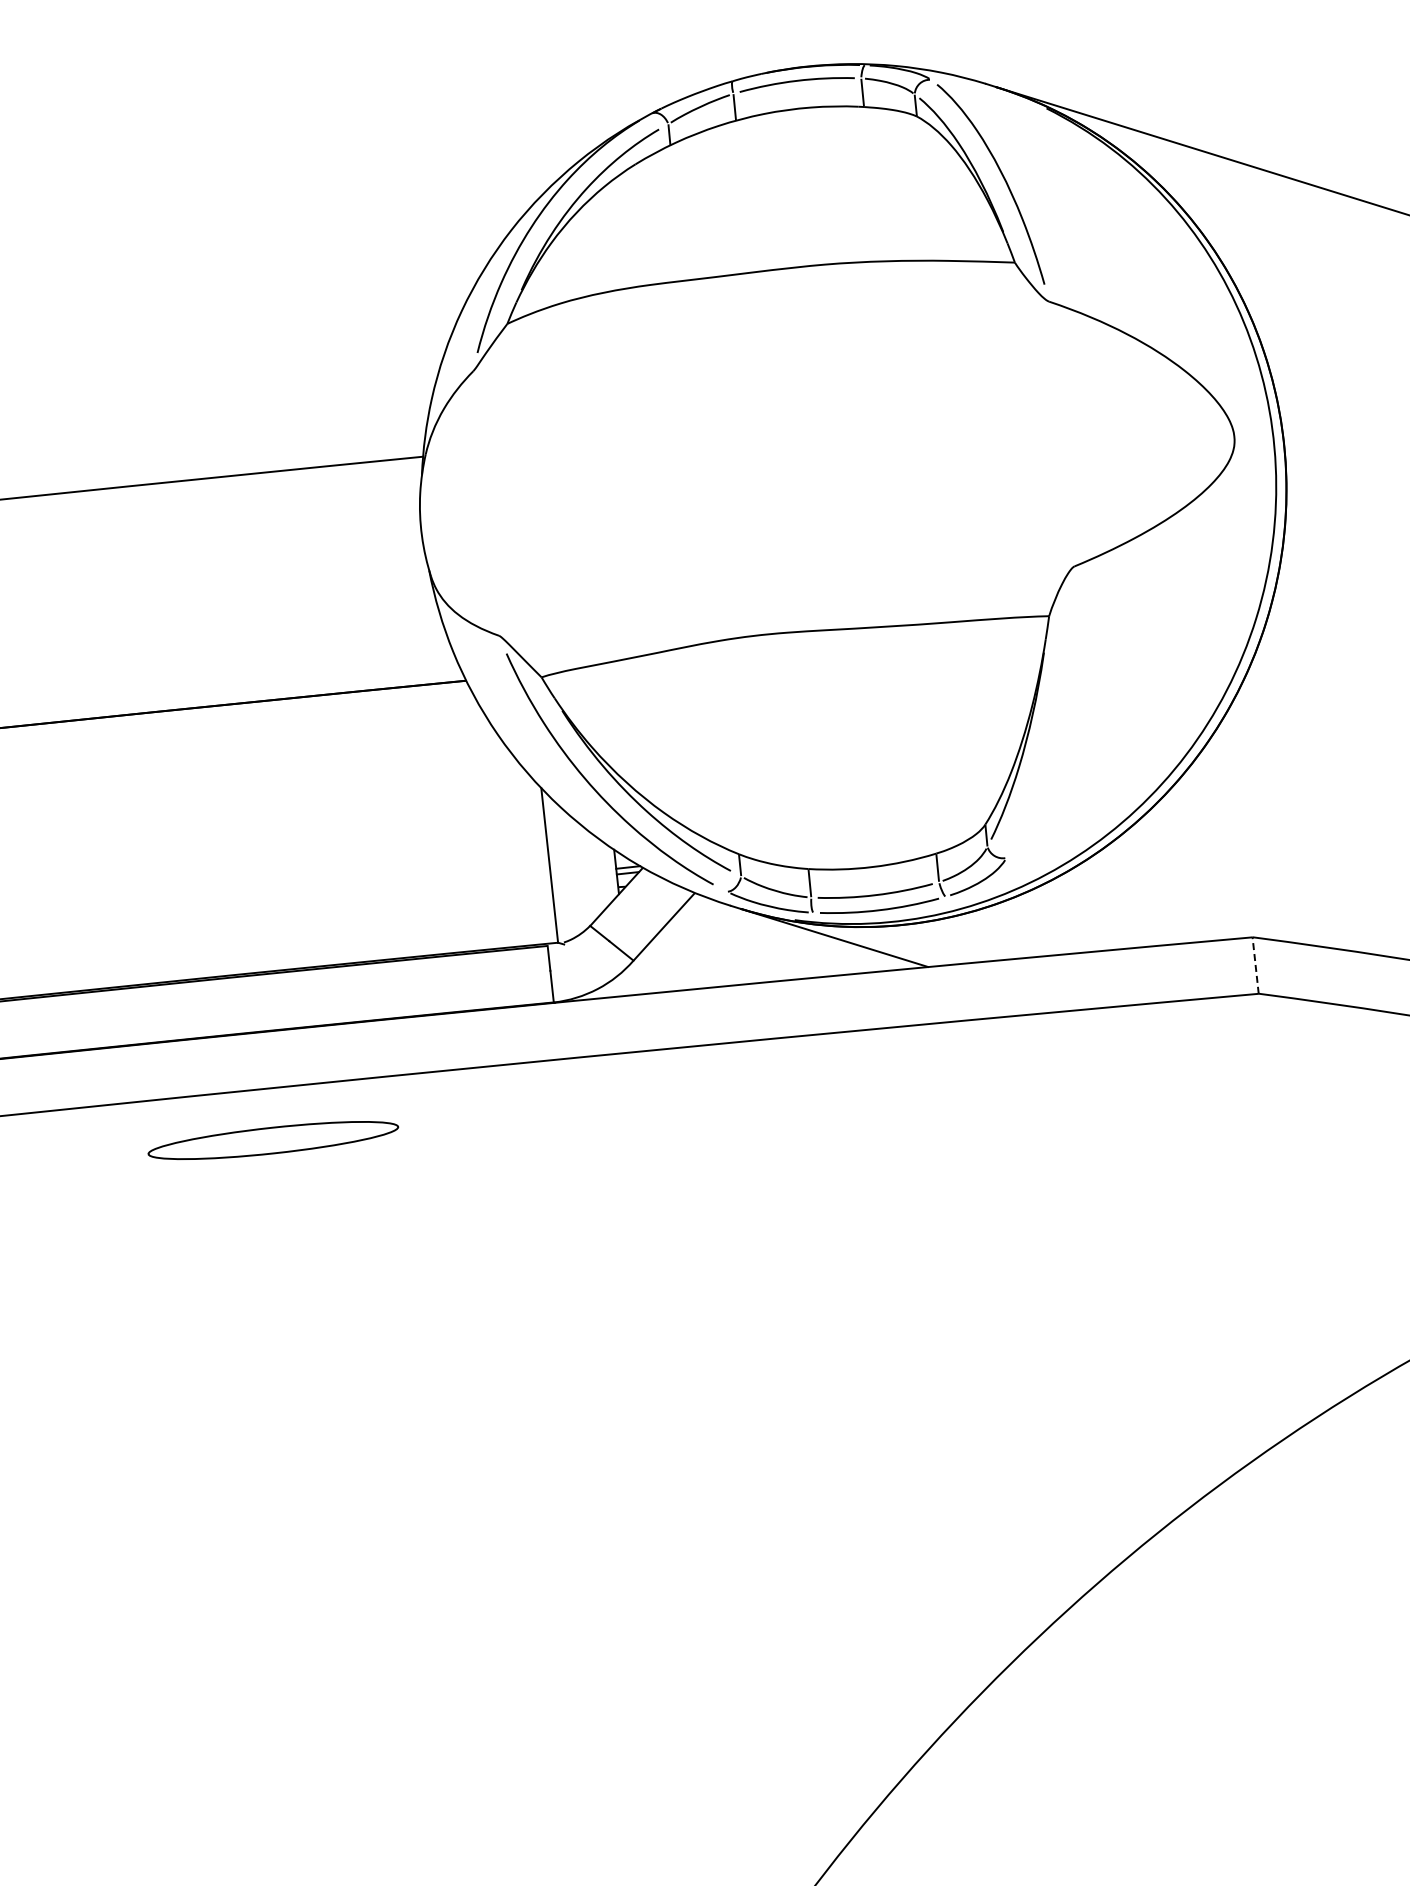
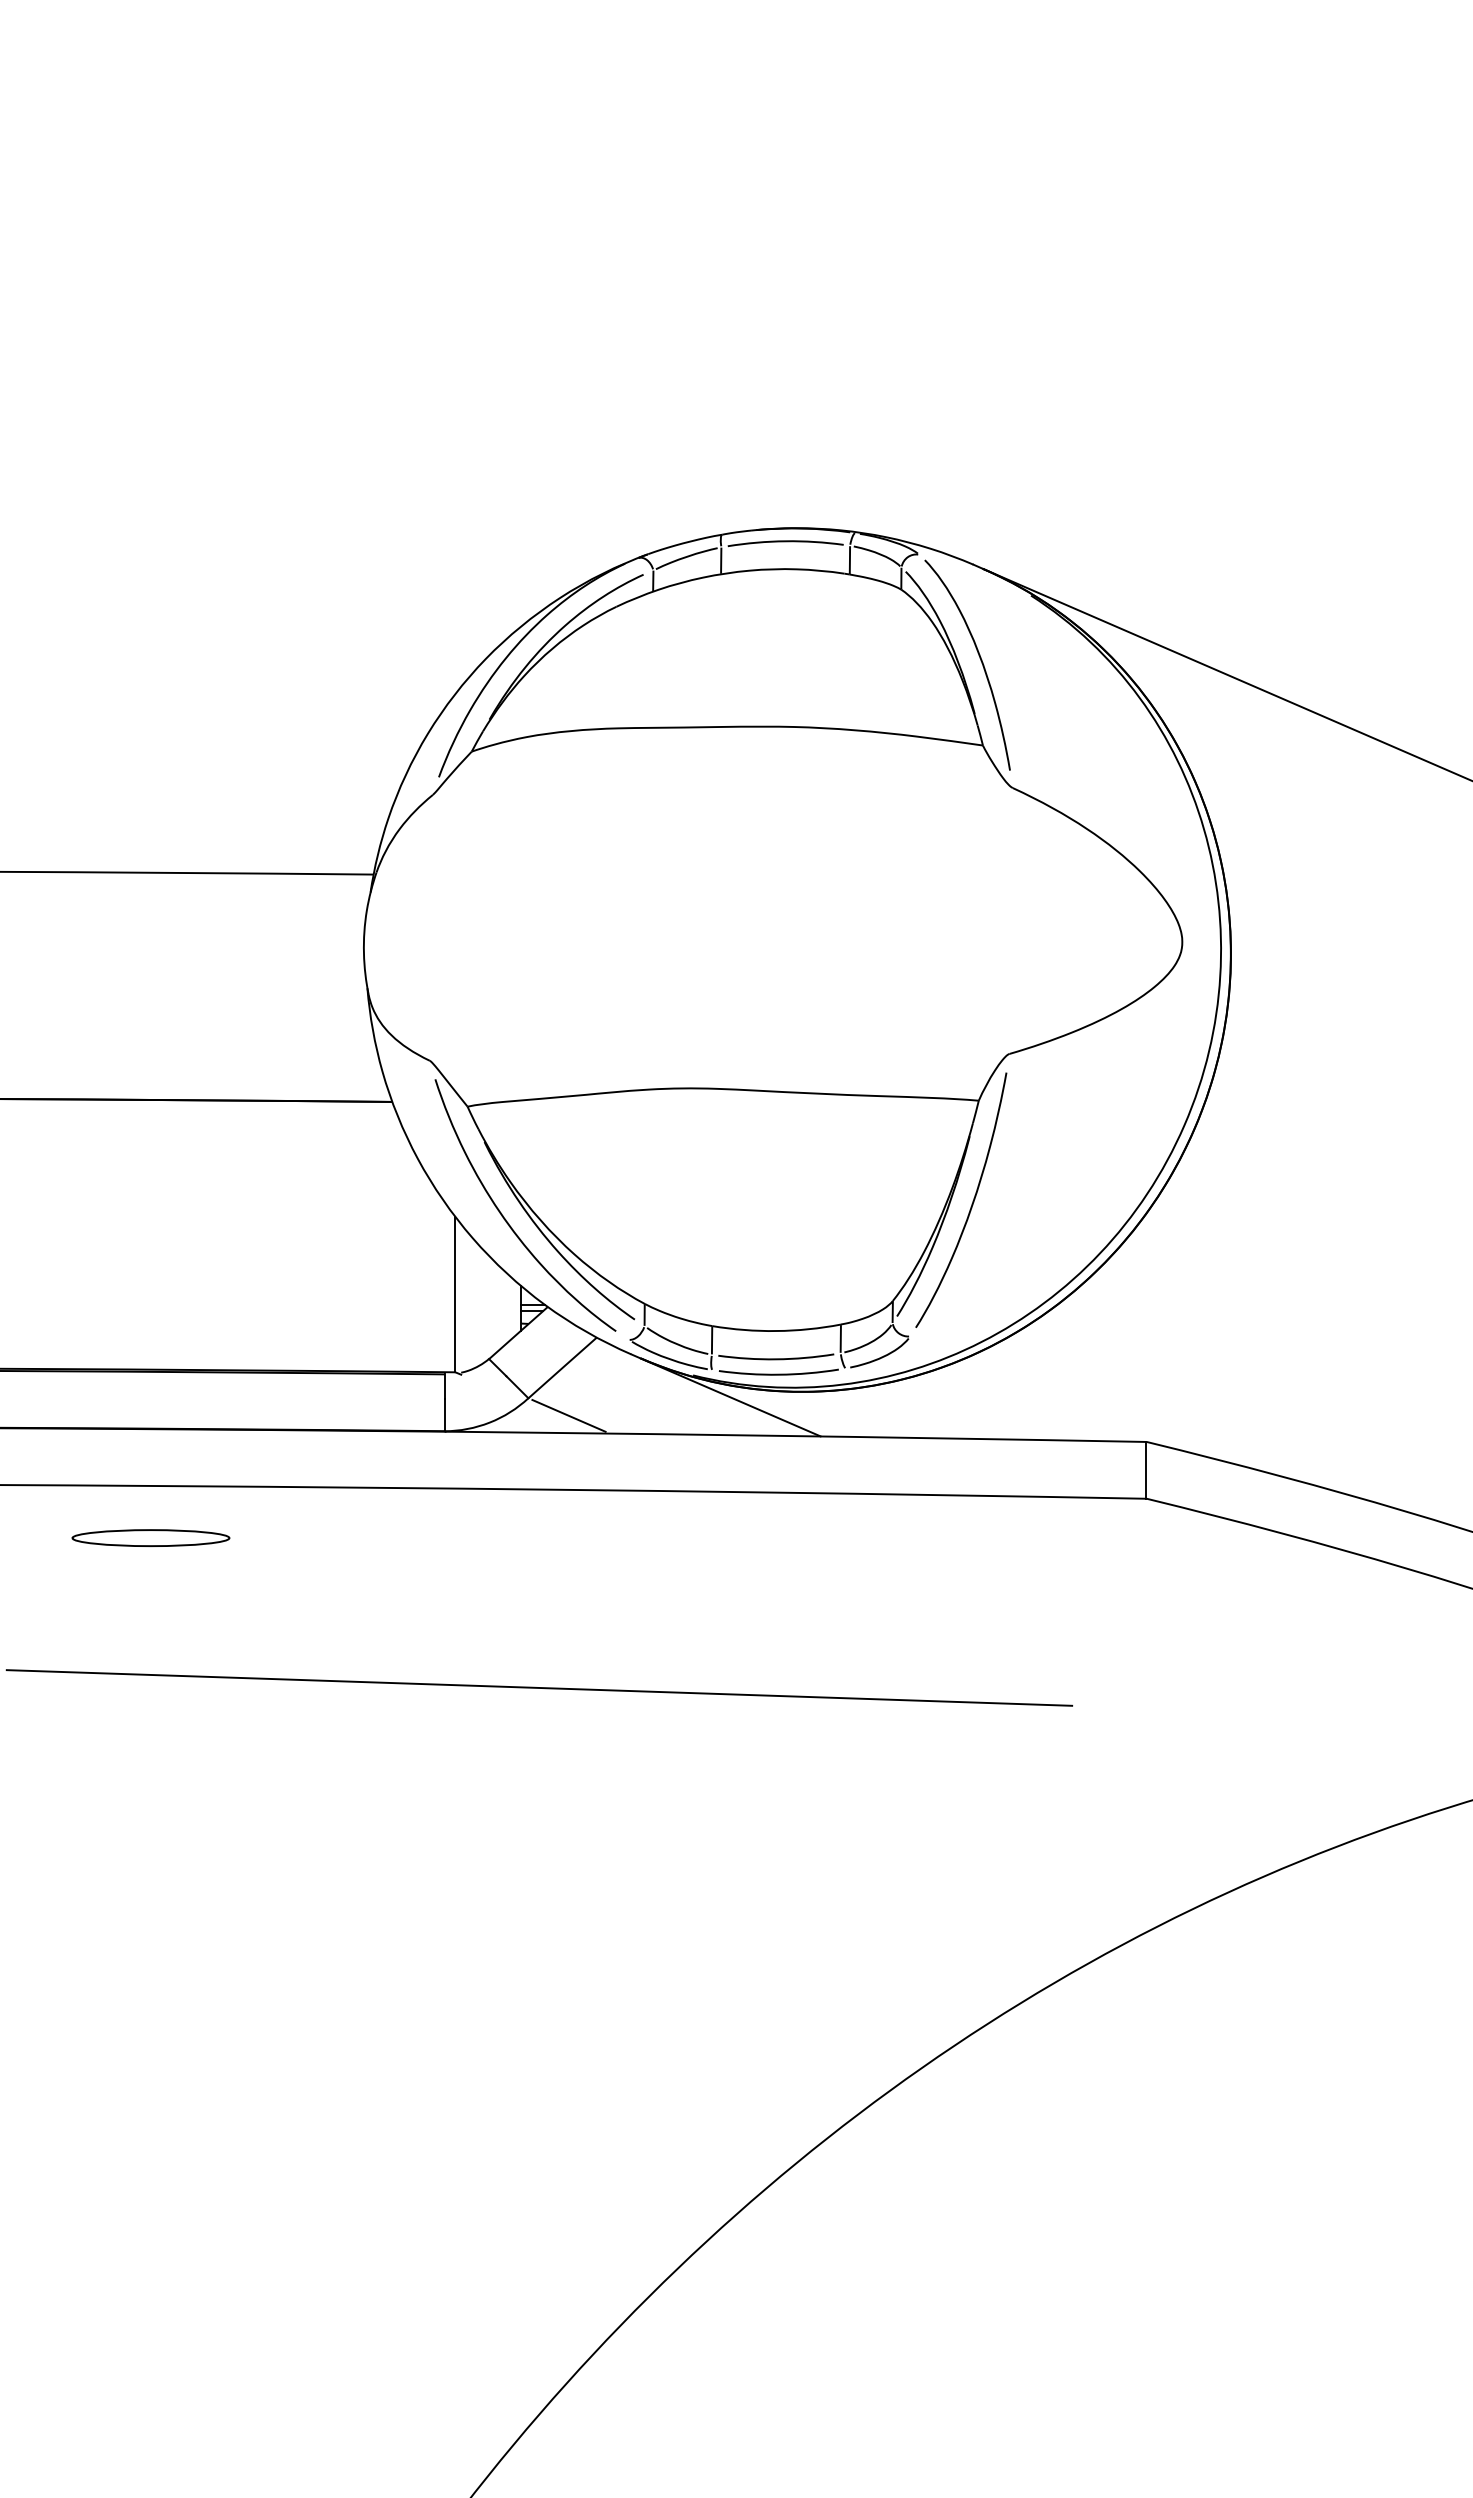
curve: (1052, 719) -> (971, 1203), added
line: (1255, 964) -> (1146, 1469), dashed -> solid
line: (675, 973) -> (568, 1415), added
part: (272, 1139) -> (150, 1537), size x0.62
line: (675, 1246) -> (539, 1687), added

